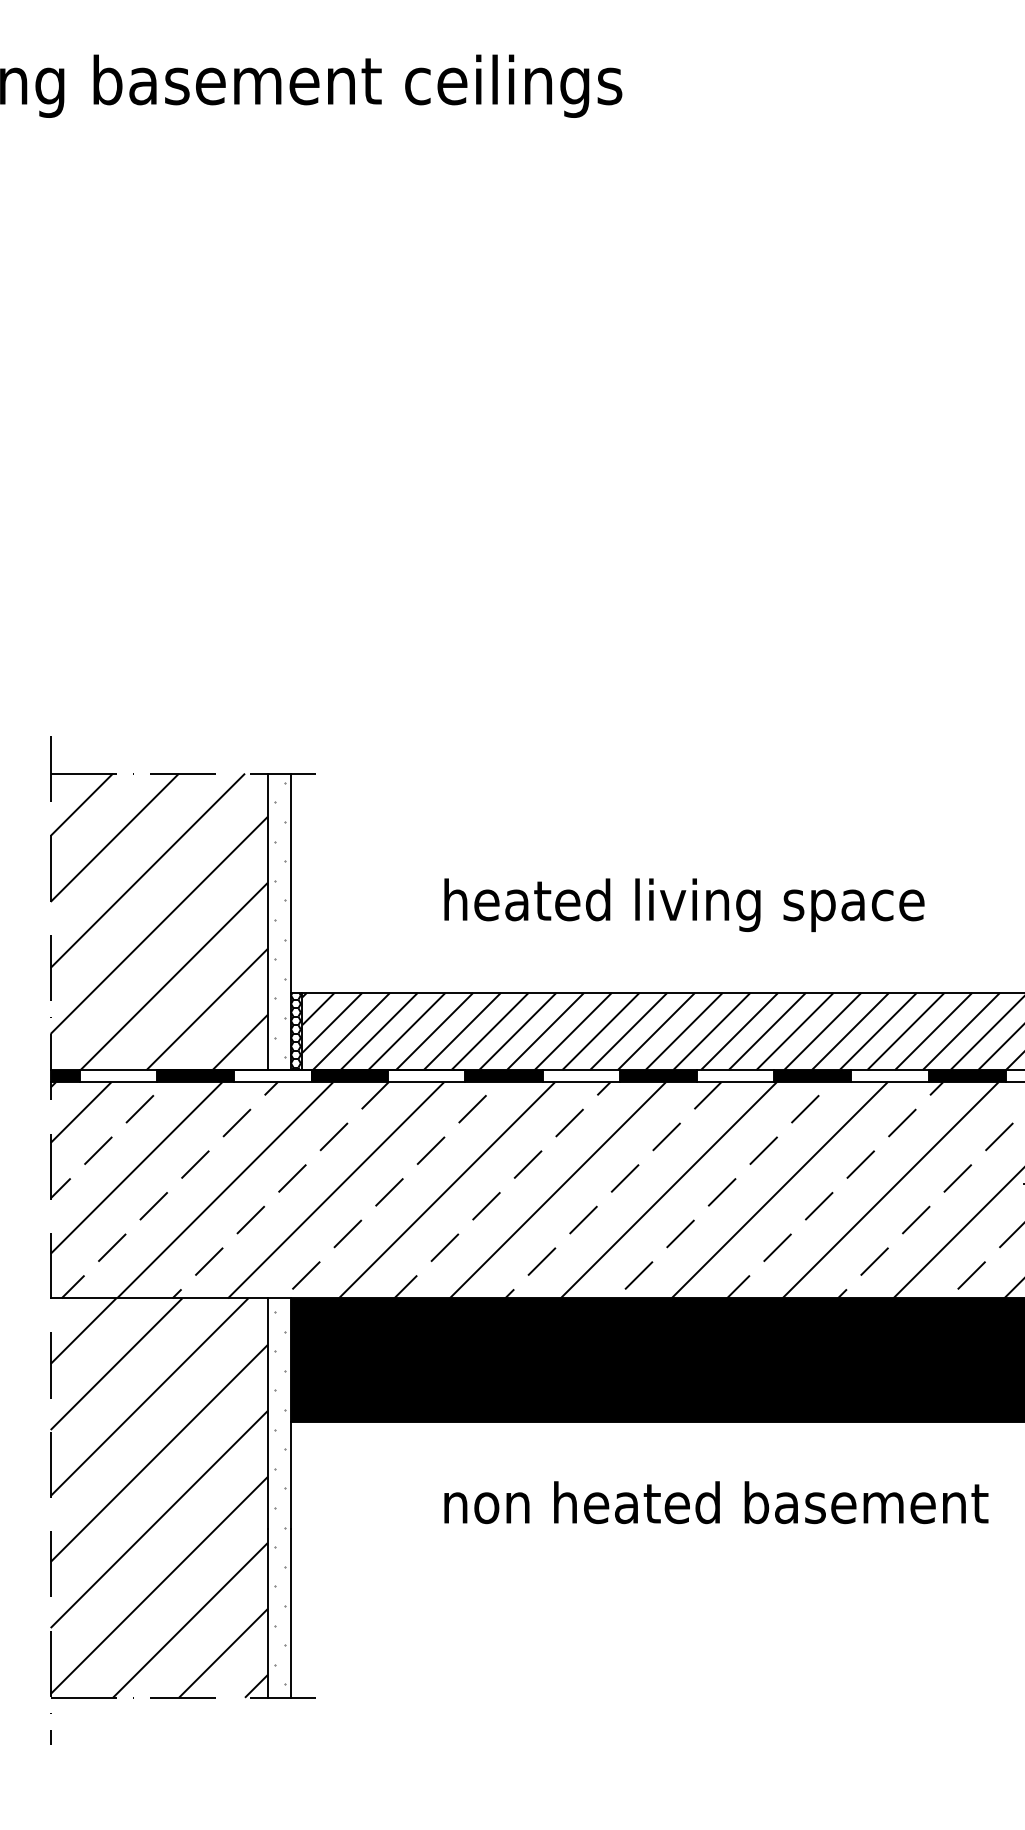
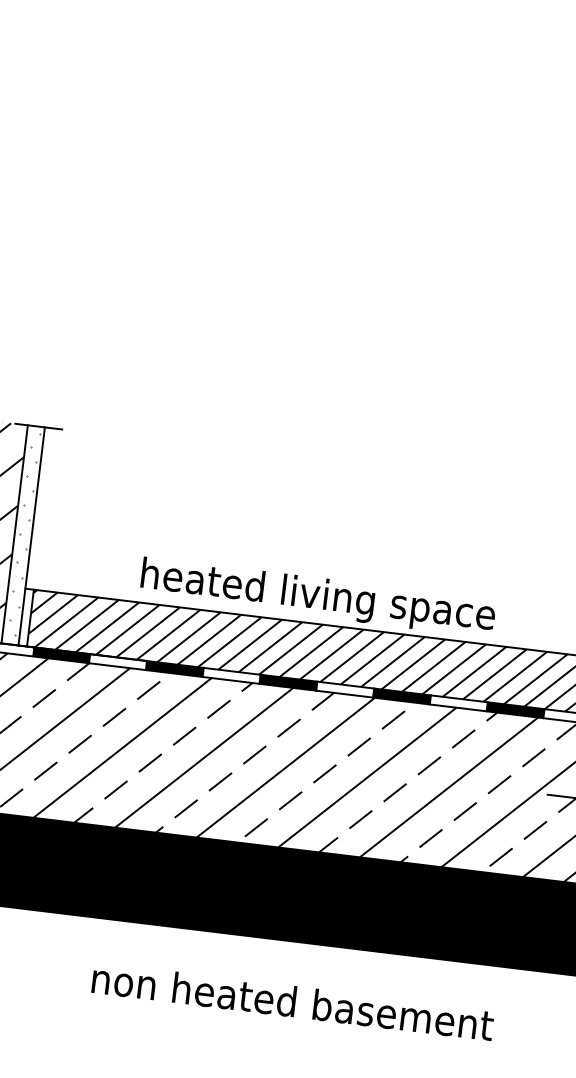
text: (684, 905) -> (318, 597), moved
hatch: (296, 1031) -> (26, 617), removed

